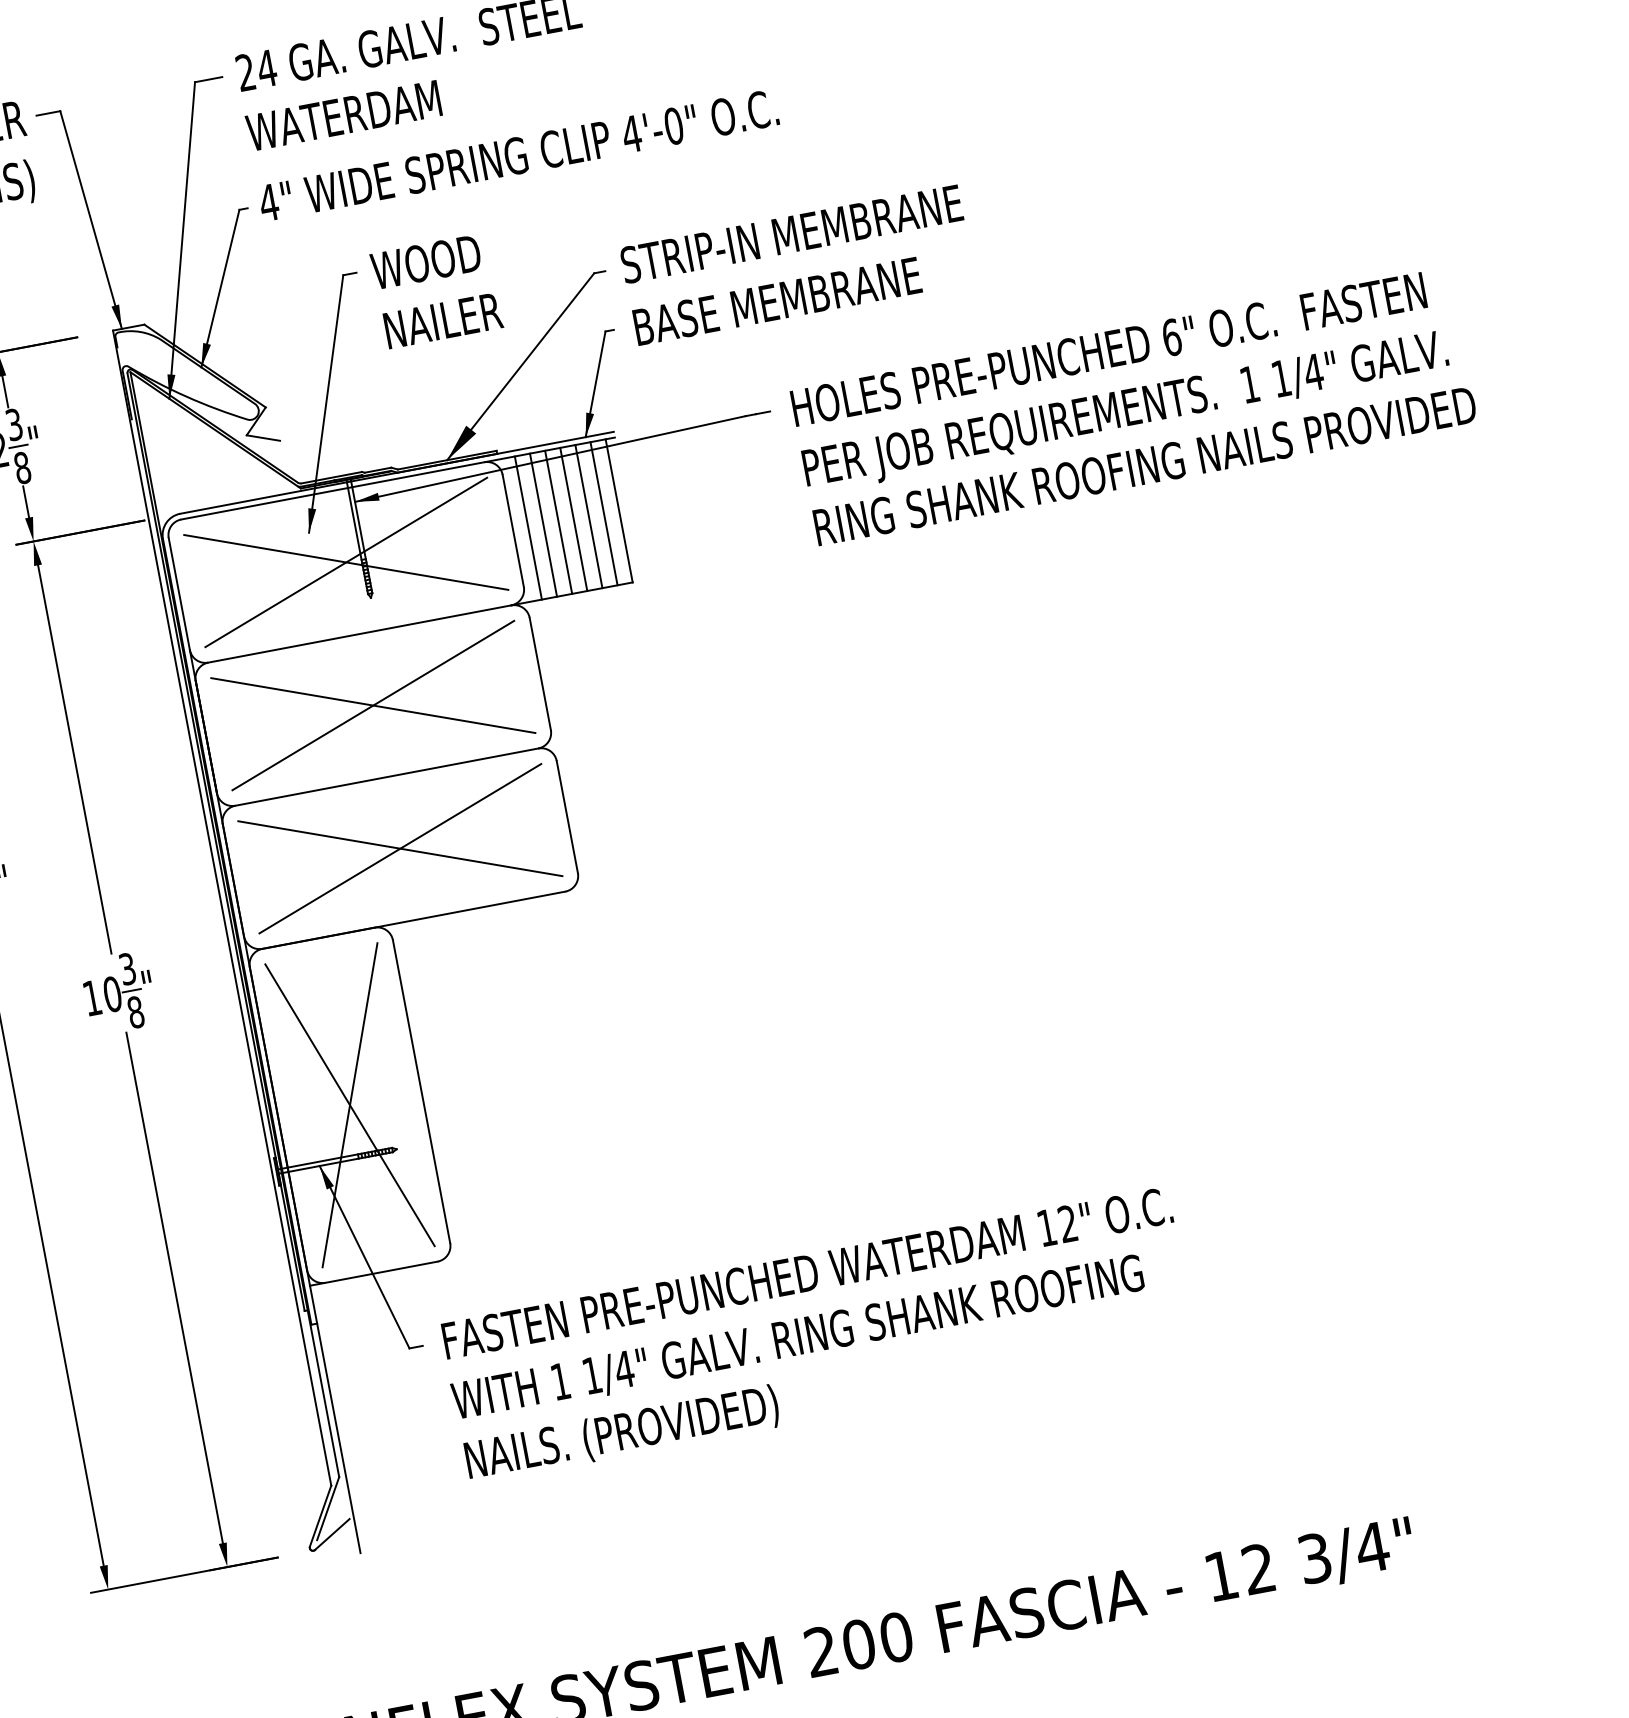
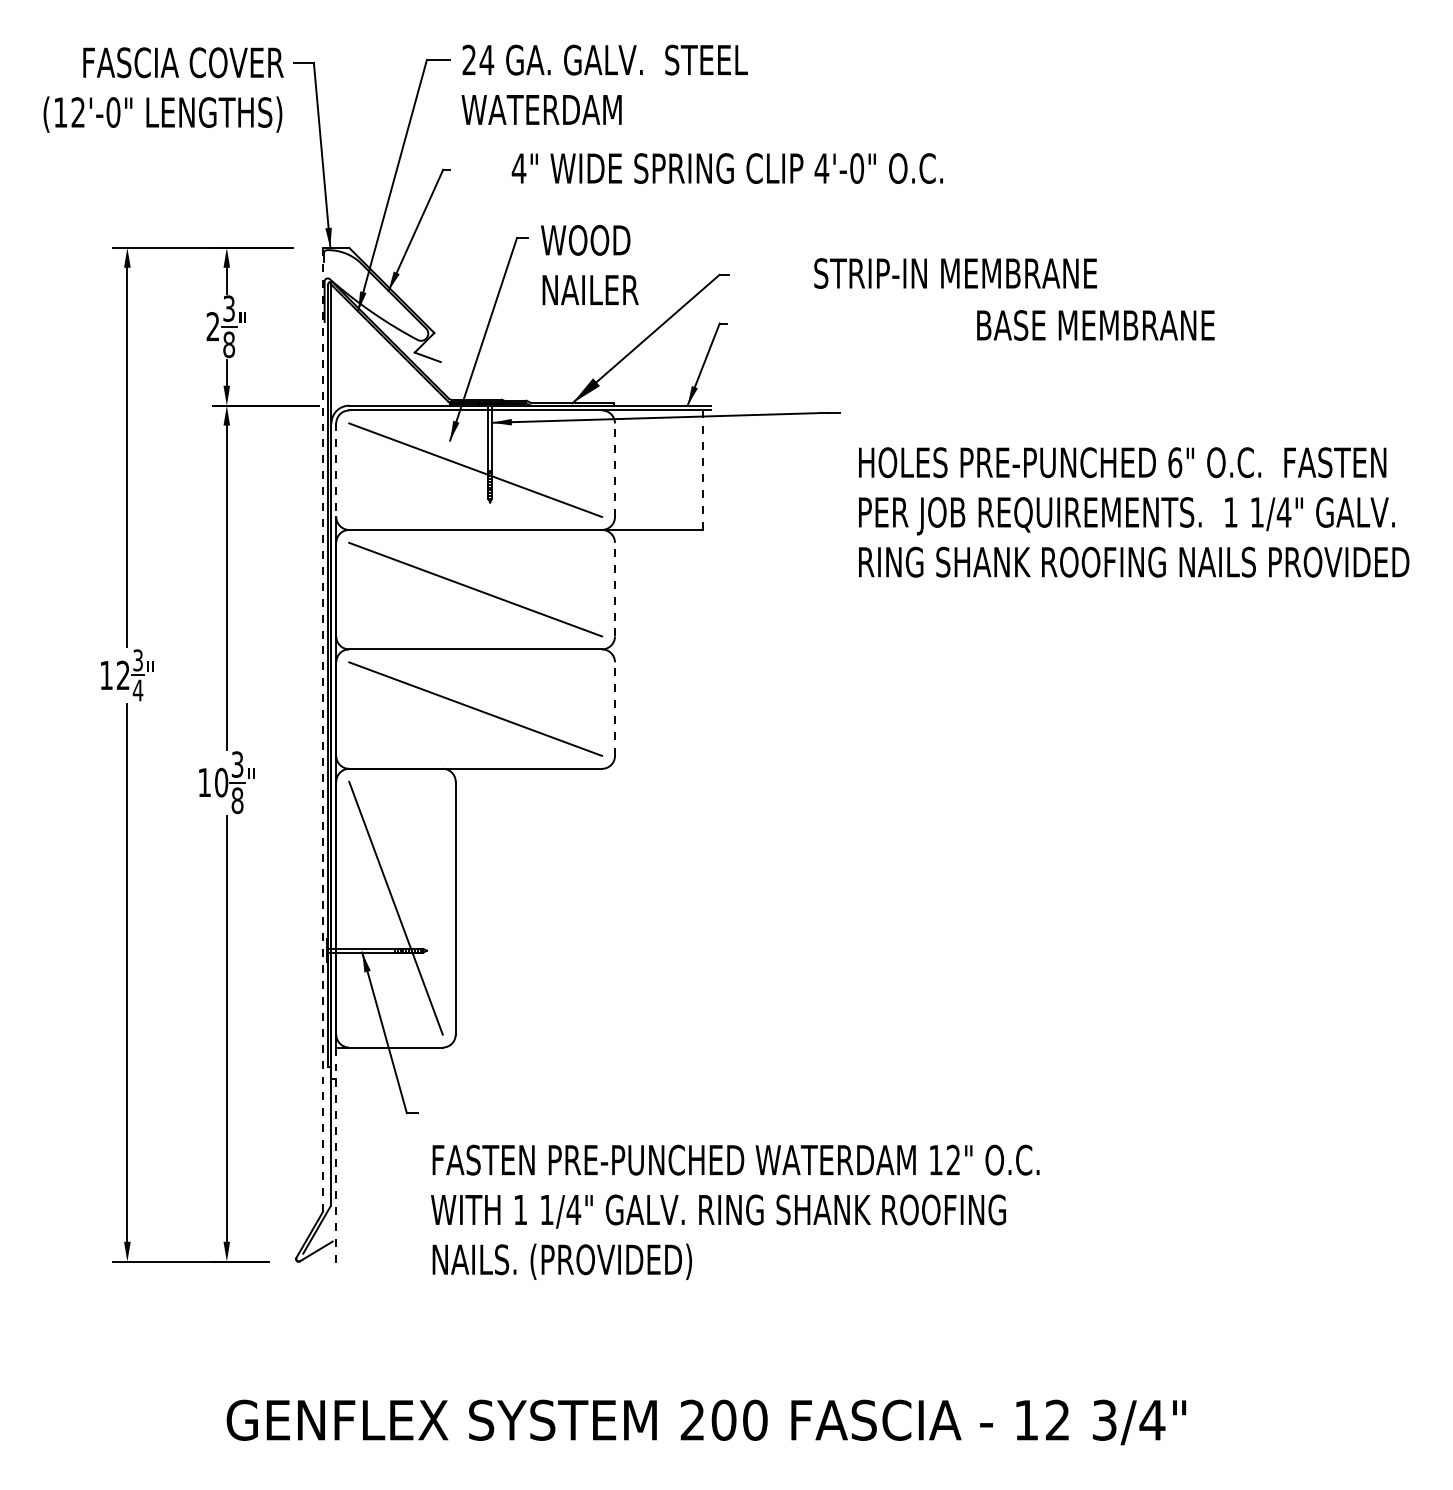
text: (517, 155) -> (726, 168), moved
text: (791, 234) -> (955, 273), moved
text: (777, 301) -> (1095, 325), moved
text: (1134, 406) -> (1134, 512), moved
line: (619, 511) -> (703, 470), solid -> dashed
line: (603, 512) -> (690, 469), removed
line: (589, 515) -> (678, 469), removed
line: (573, 518) -> (665, 469), removed
line: (558, 521) -> (652, 469), removed
line: (543, 524) -> (640, 469), removed
line: (528, 527) -> (627, 469), removed
line: (513, 531) -> (615, 470), solid -> dashed
line: (345, 561) -> (475, 469), removed
line: (179, 594) -> (336, 470), solid -> dashed
line: (540, 673) -> (615, 589), solid -> dashed
line: (373, 705) -> (475, 589), removed
line: (568, 817) -> (615, 709), solid -> dashed
line: (400, 847) -> (475, 708), removed
line: (221, 907) -> (322, 729), solid -> dashed
line: (349, 1104) -> (395, 907), removed
text: (818, 1334) -> (735, 1211), moved
line: (335, 1419) -> (336, 1159), solid -> dashed

